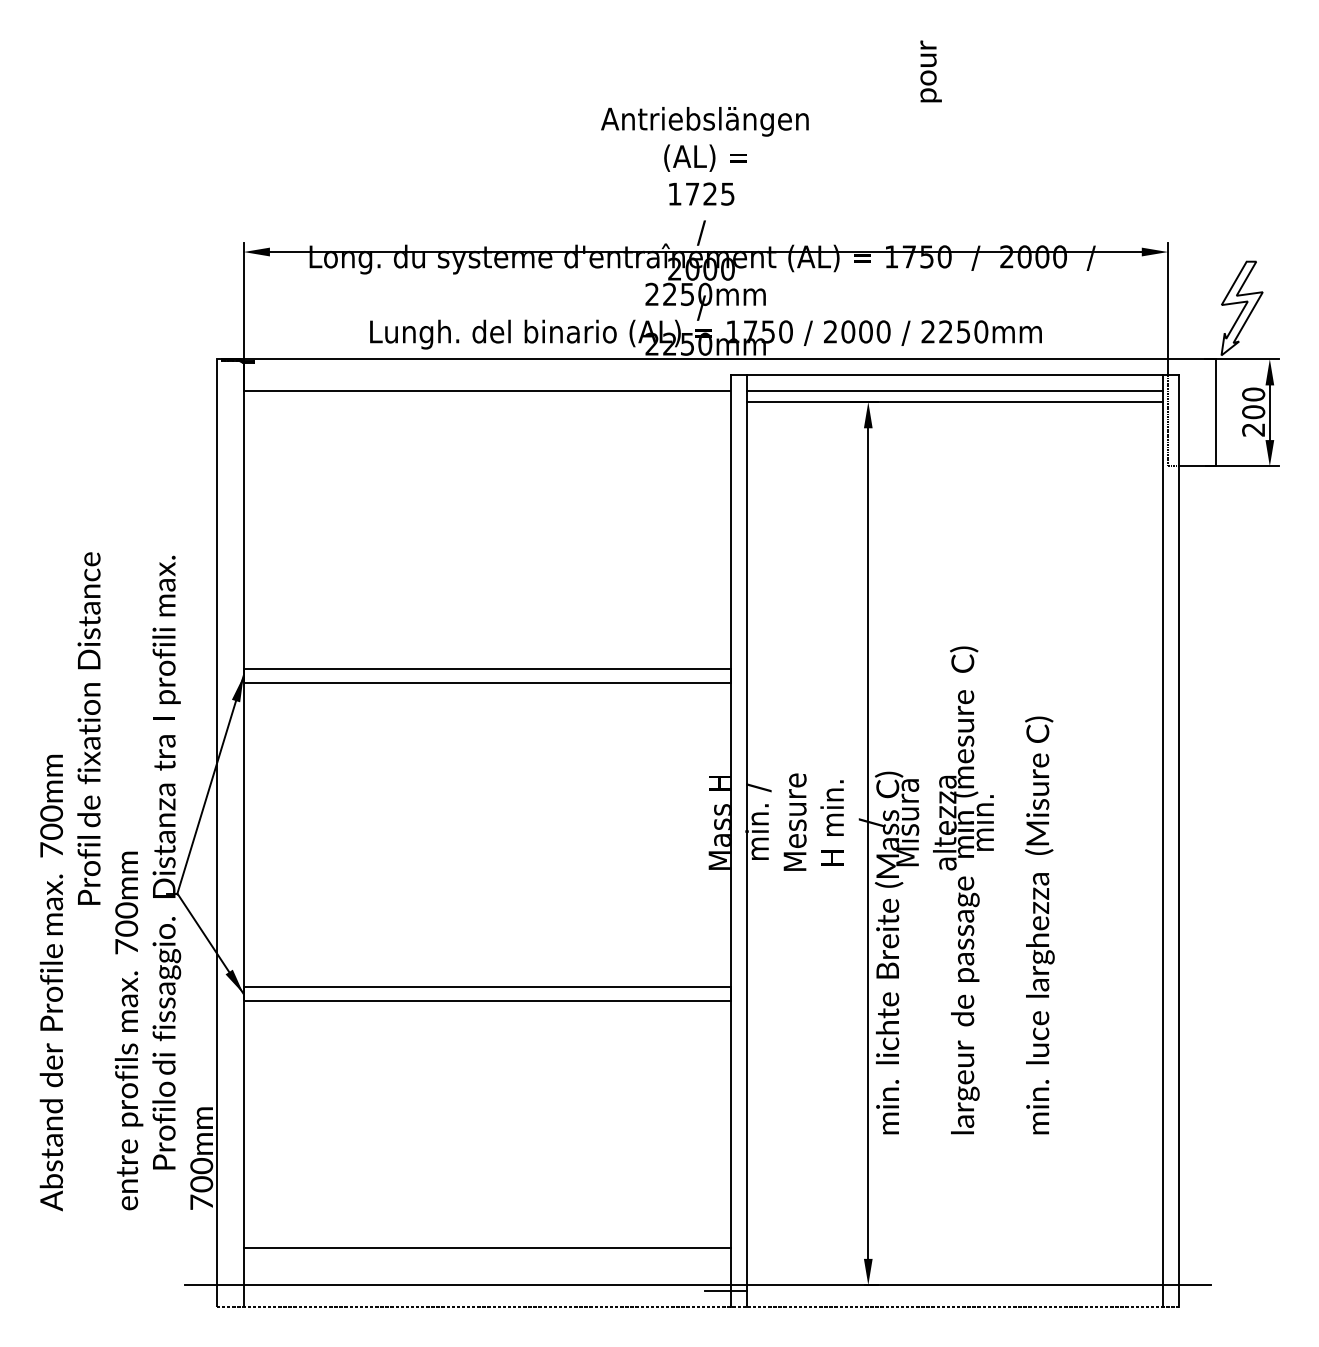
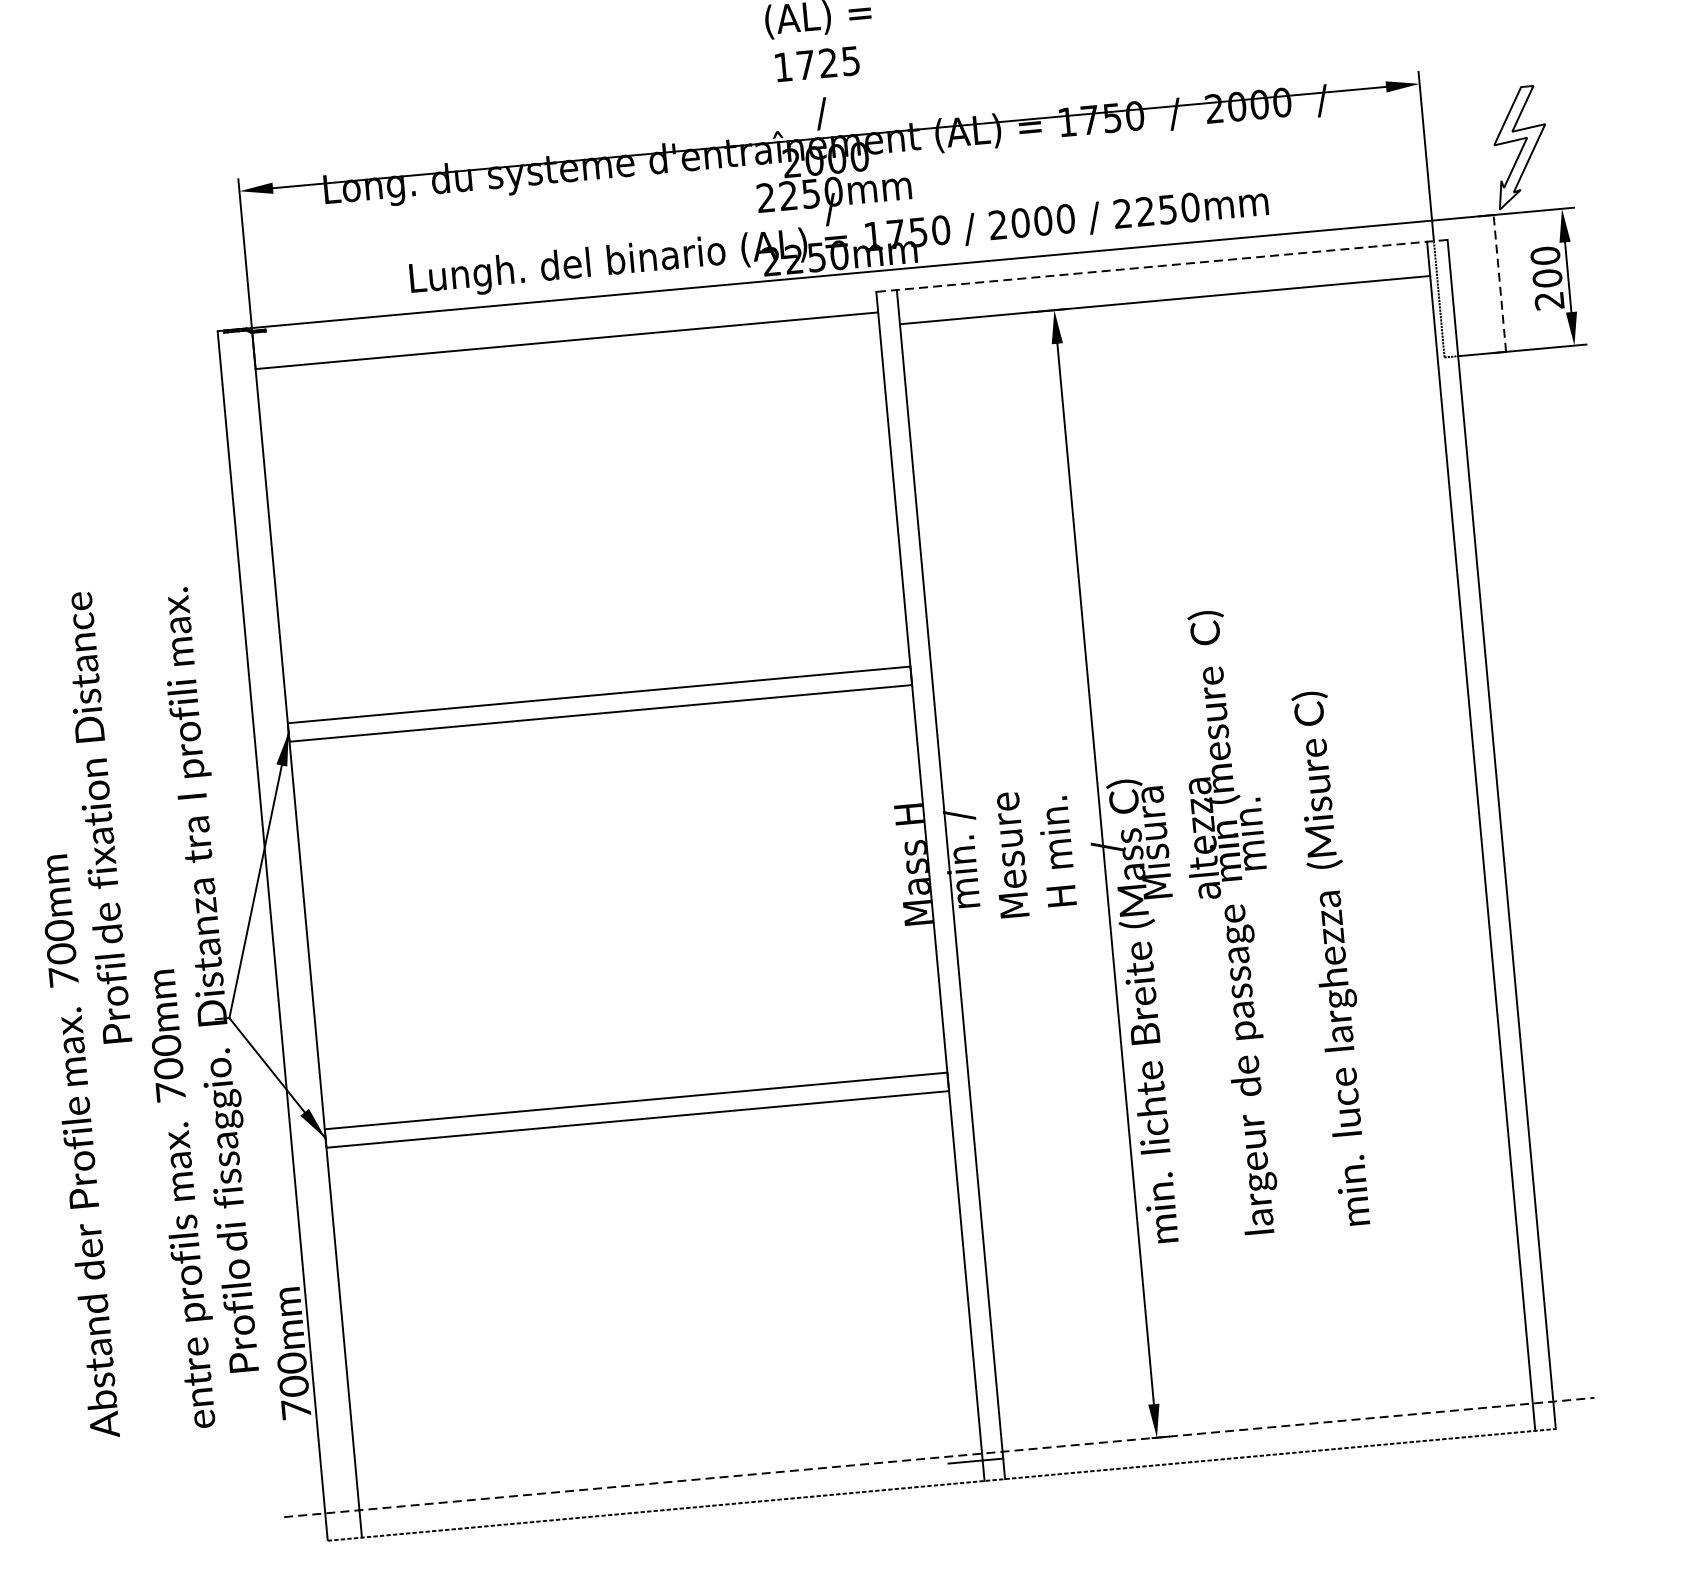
line: (955, 375) -> (1162, 266), solid -> dashed
line: (954, 391) -> (1163, 286), removed
line: (1216, 412) -> (1500, 283), solid -> dashed
line: (487, 1247) -> (666, 1433), removed
line: (698, 1285) -> (940, 1457), solid -> dashed

